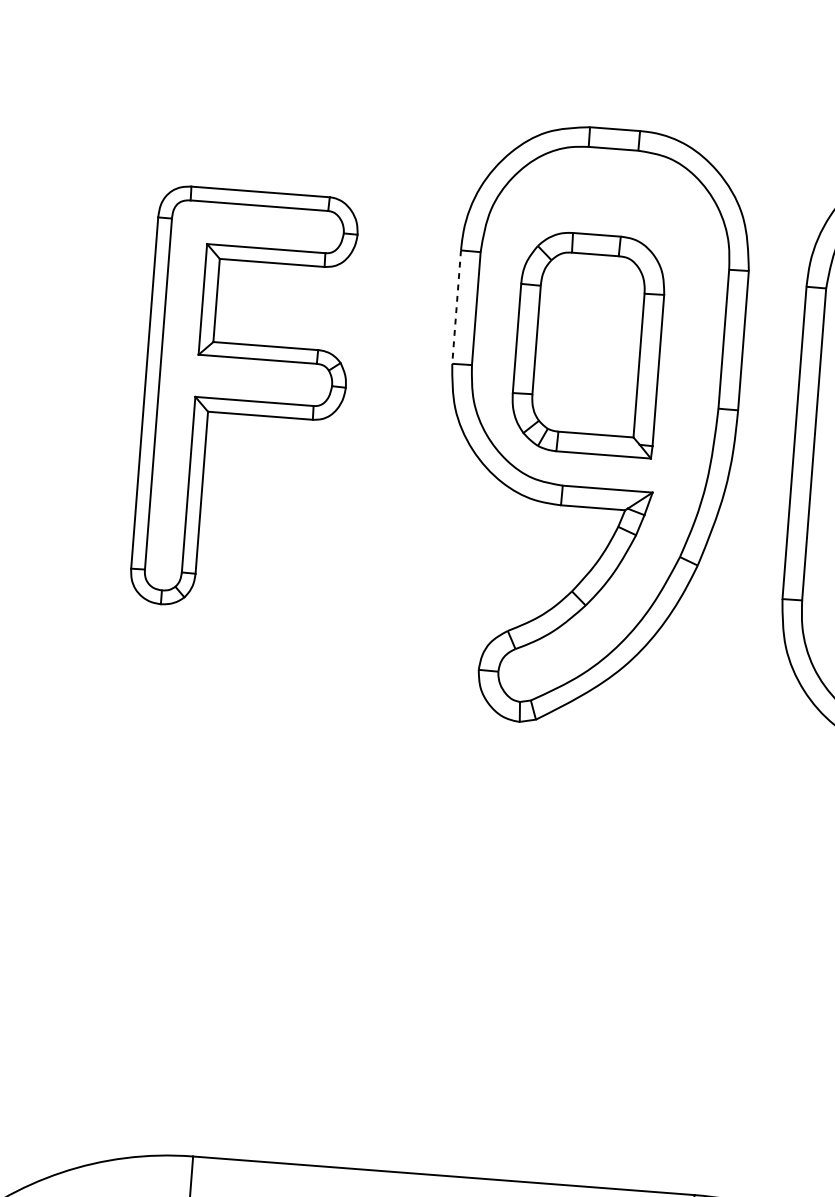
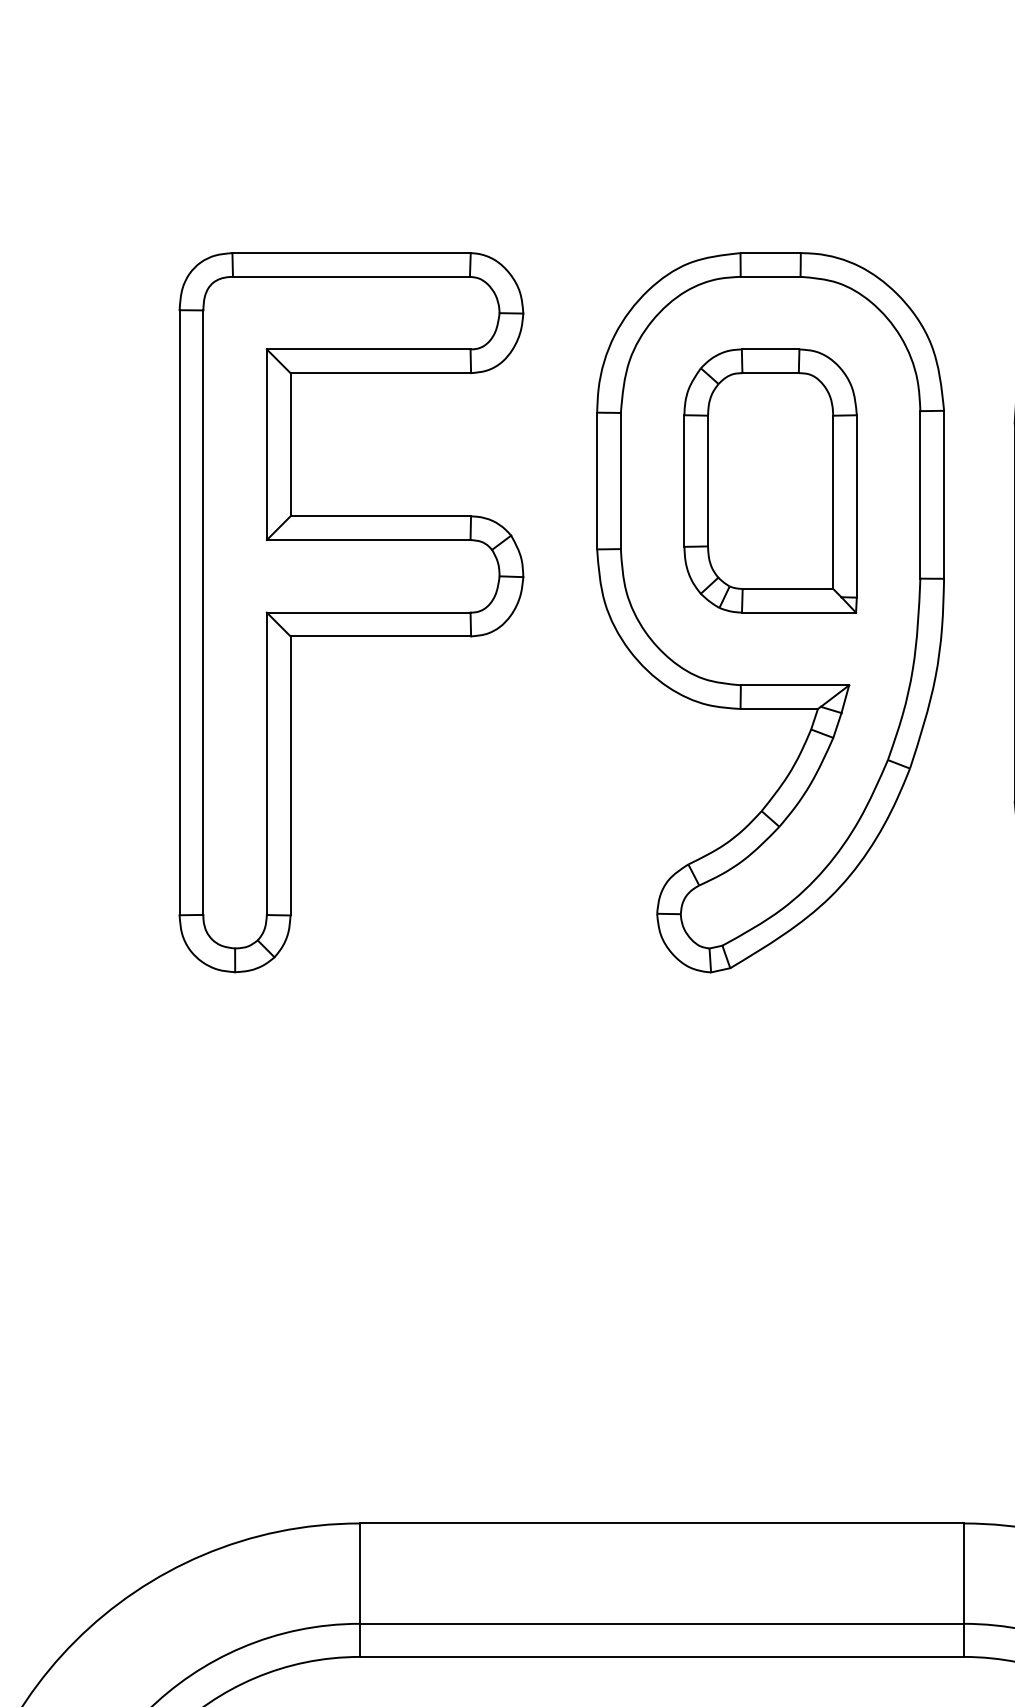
line: (456, 307) -> (597, 481), dashed -> solid
part: (588, 343) -> (770, 480), moved
part: (244, 400) -> (351, 612), size x1.43

